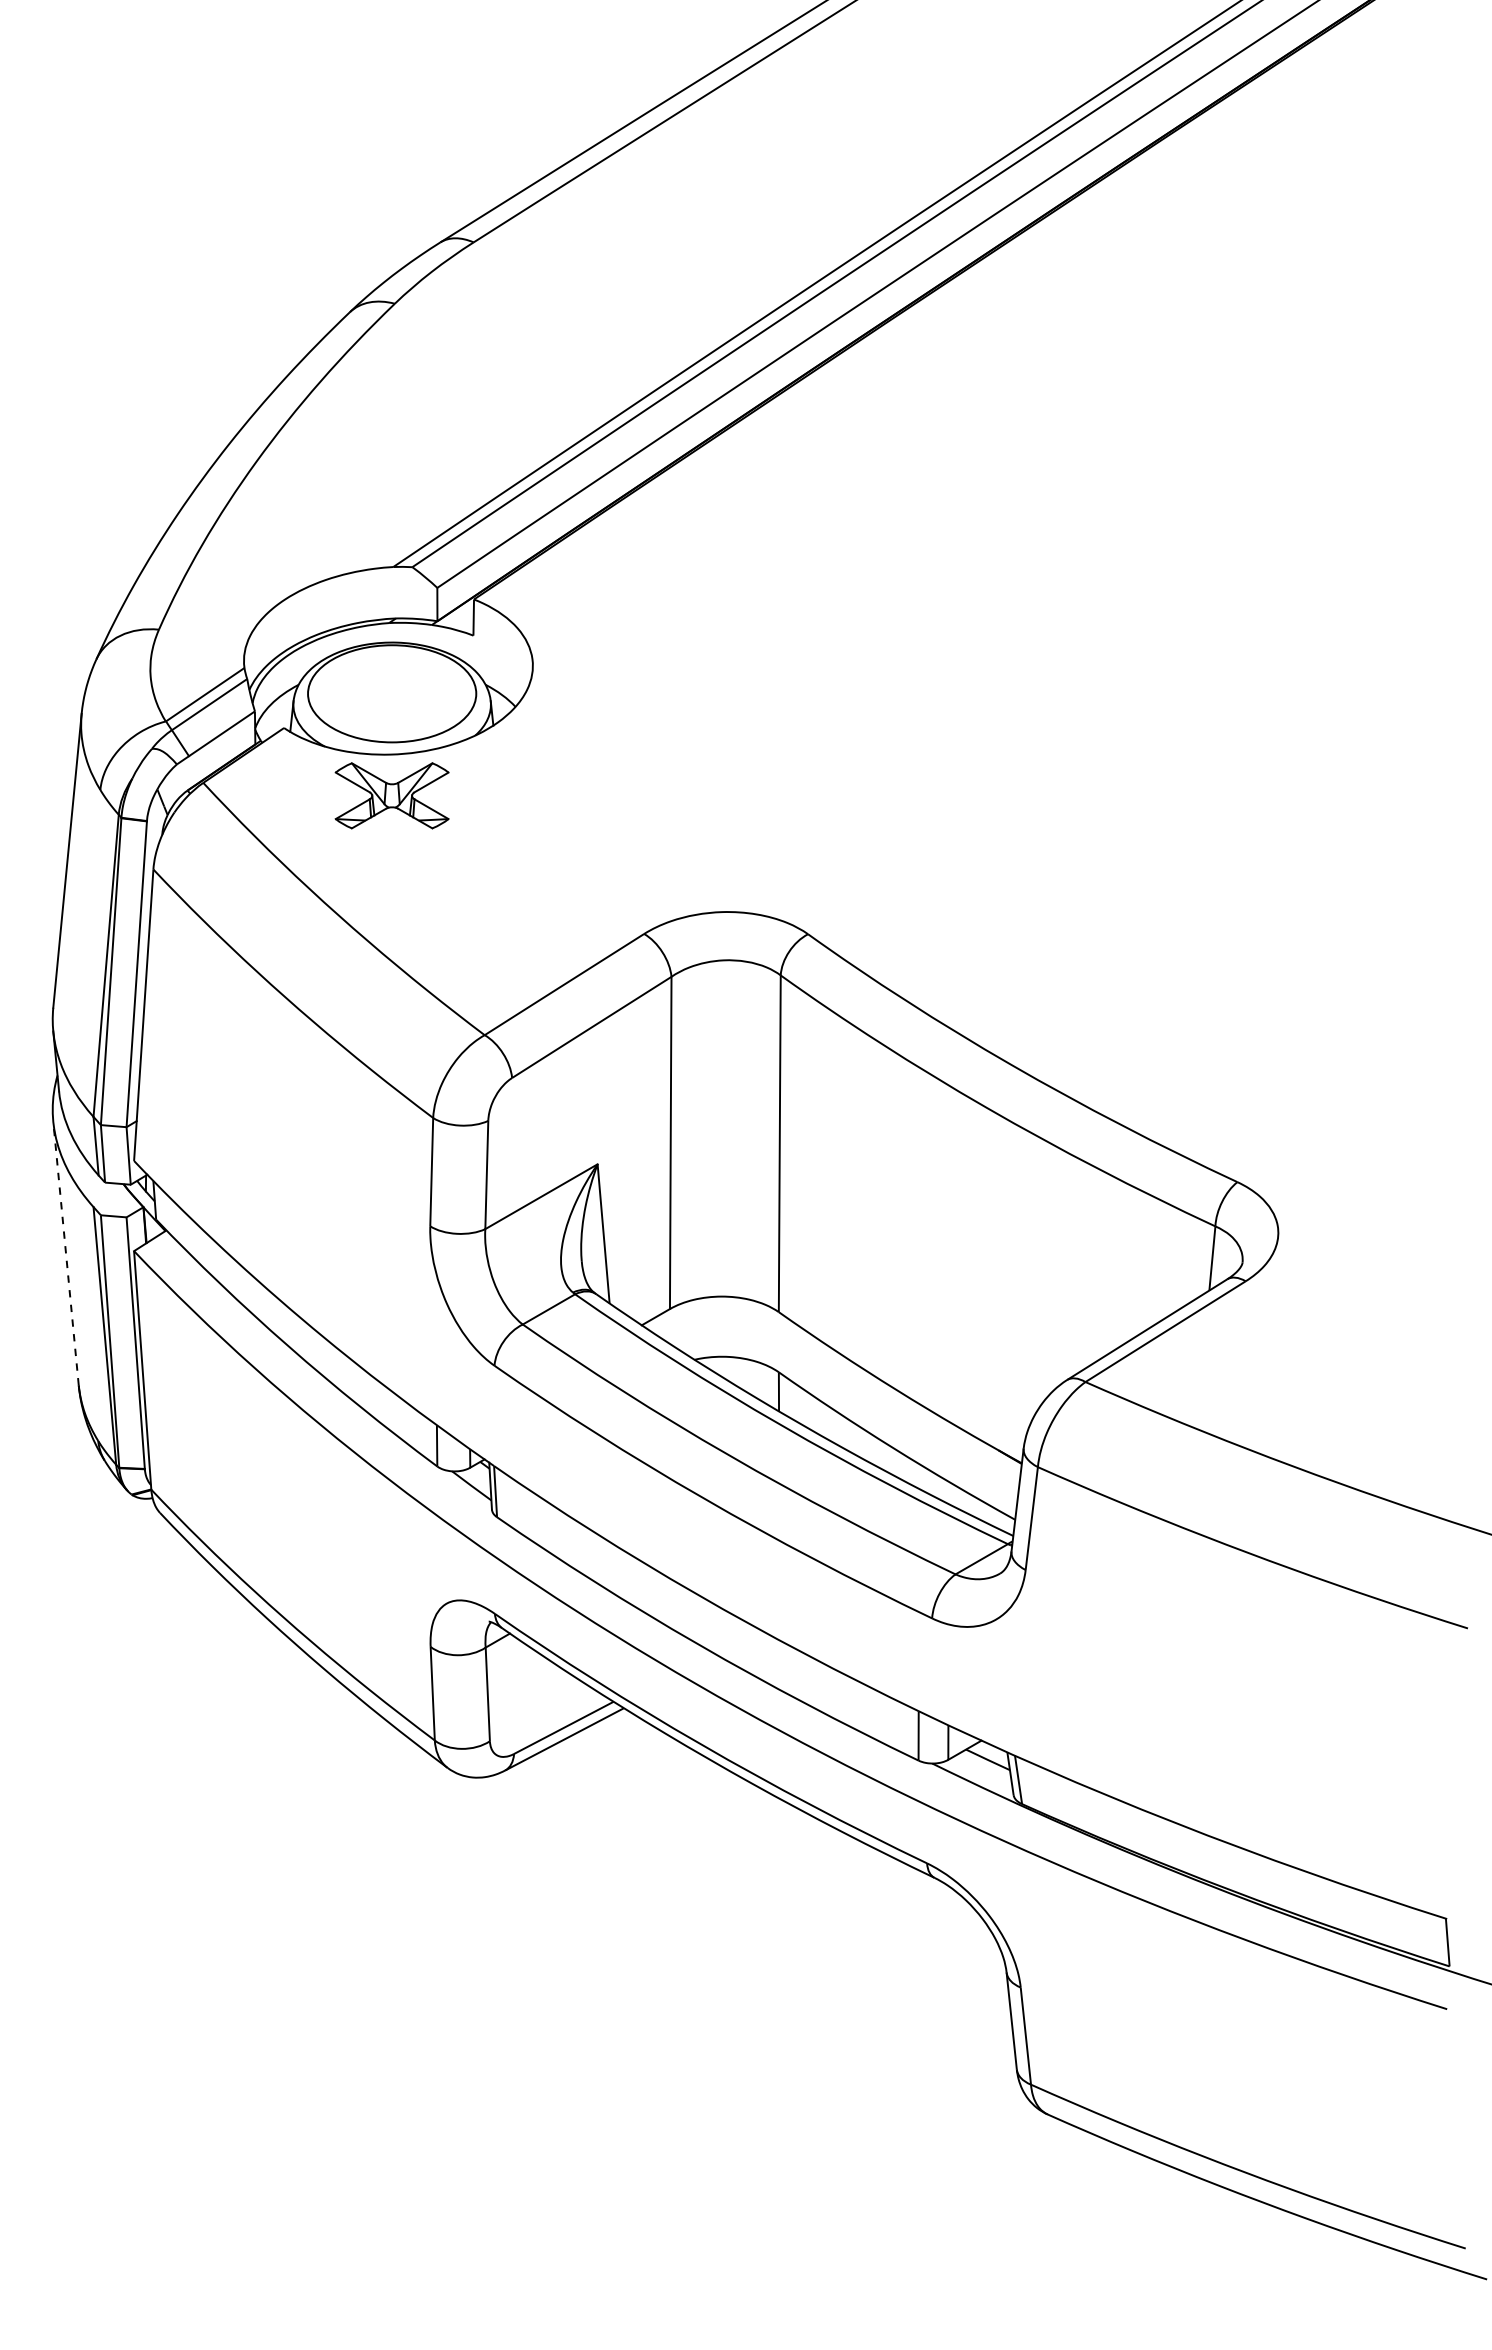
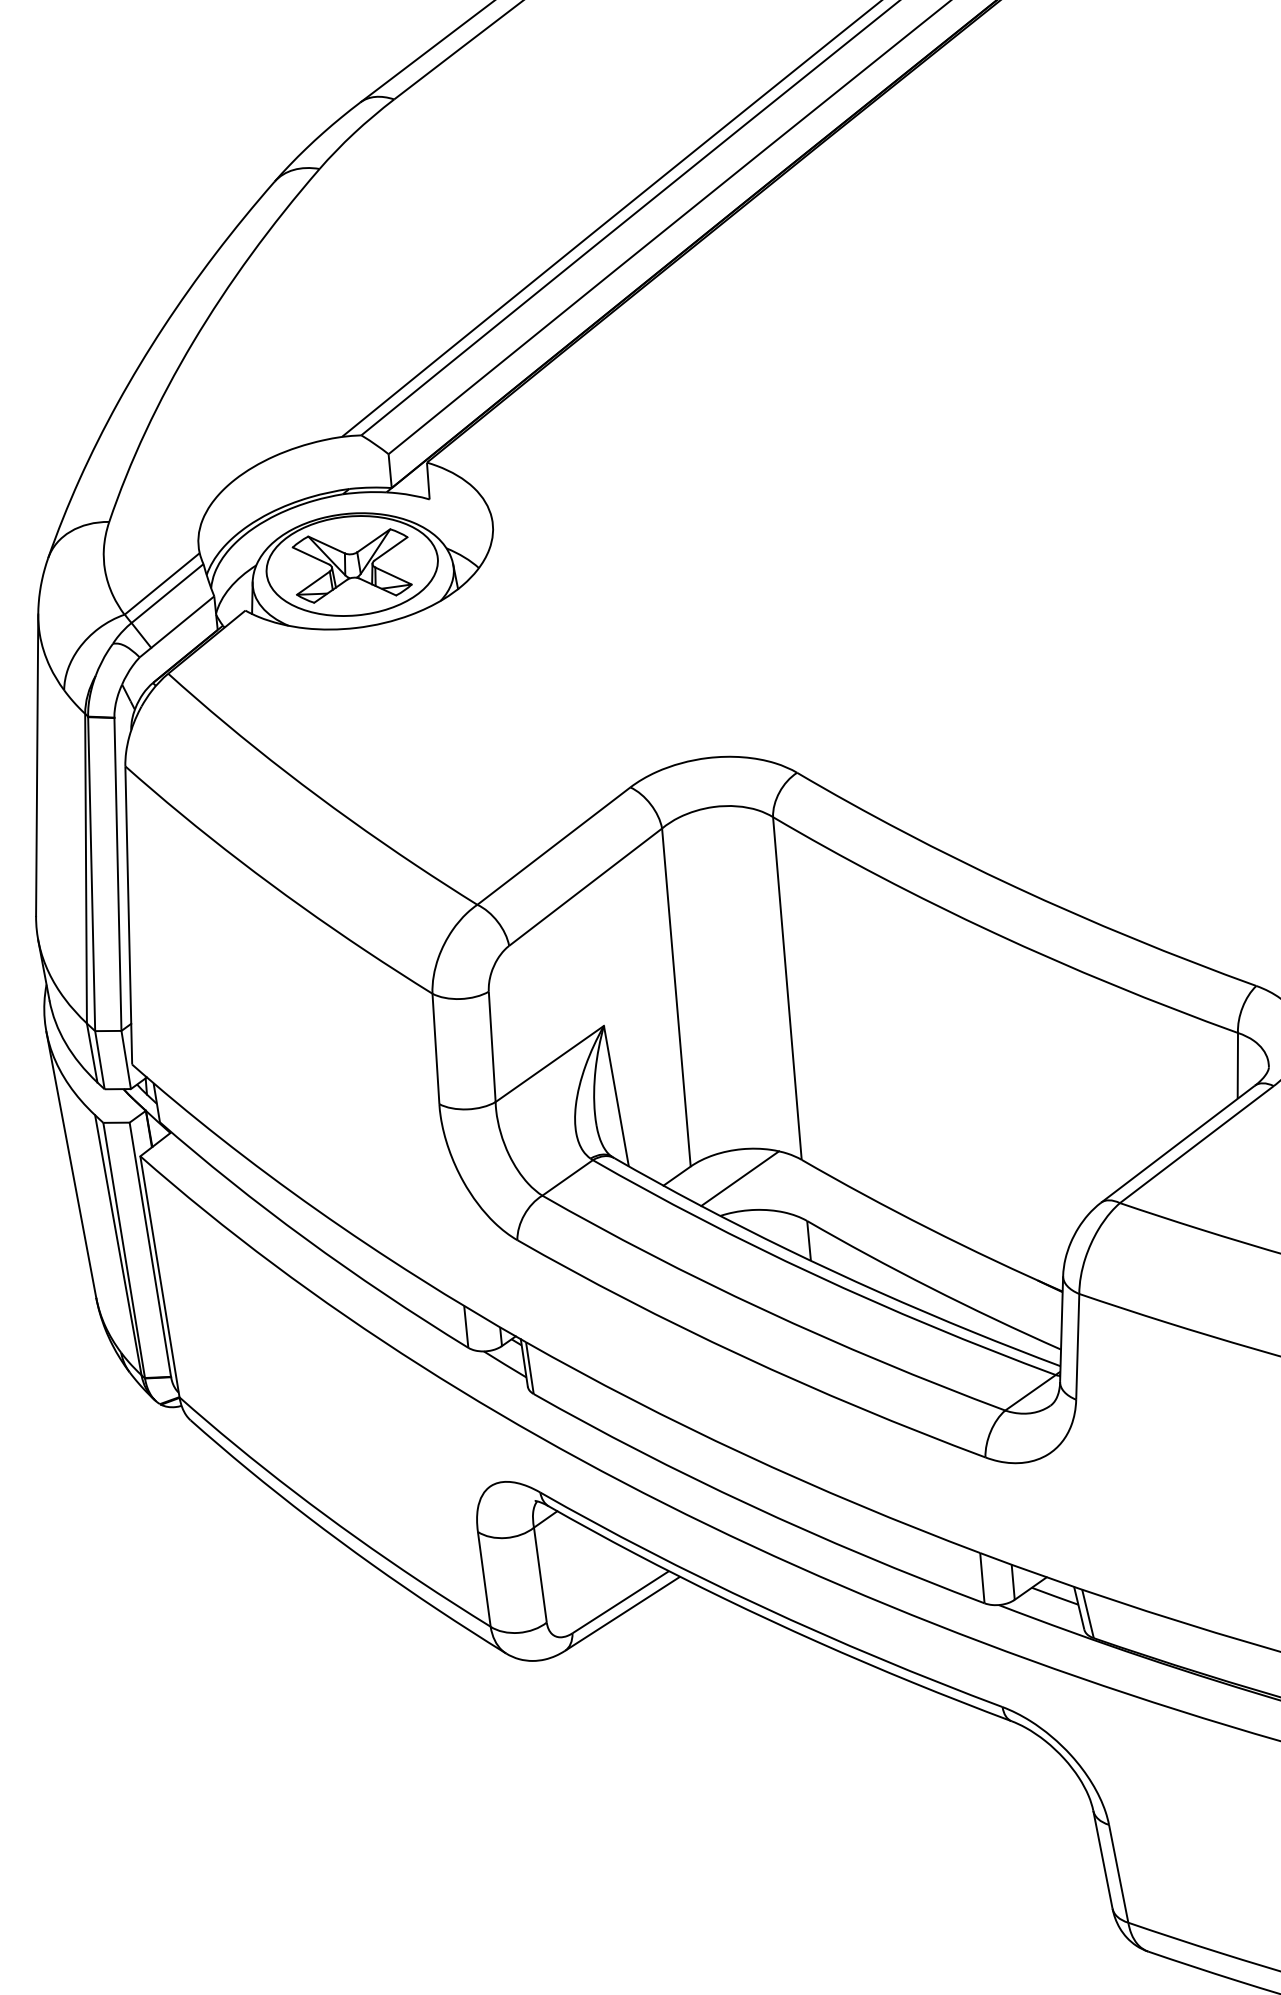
part: (391, 795) -> (351, 565), moved
line: (65, 1253) -> (70, 1164), dashed -> solid
line: (716, 1324) -> (739, 1178), added

